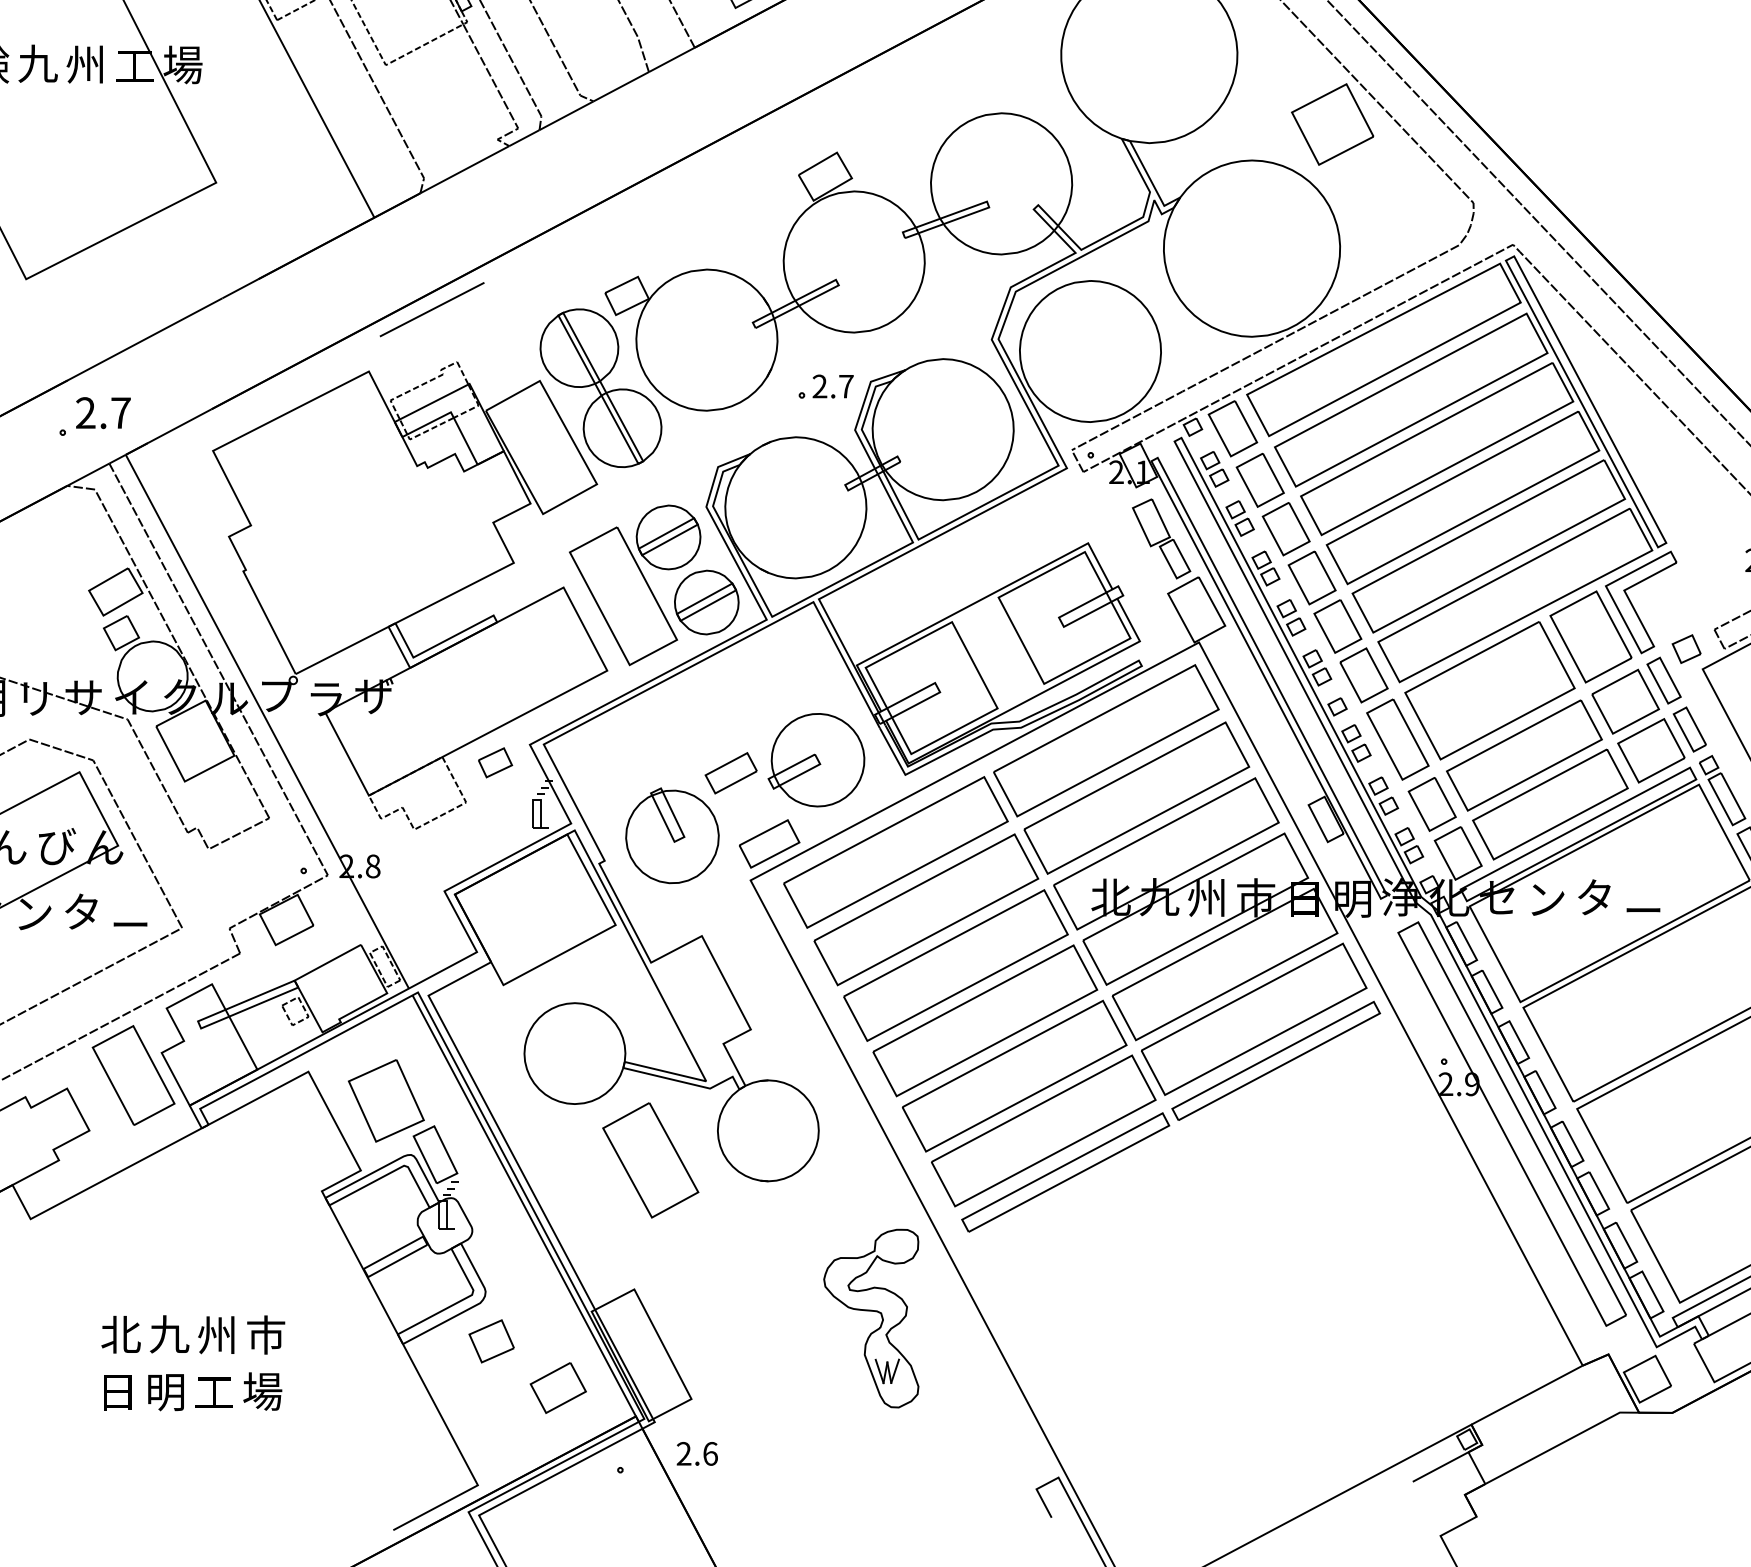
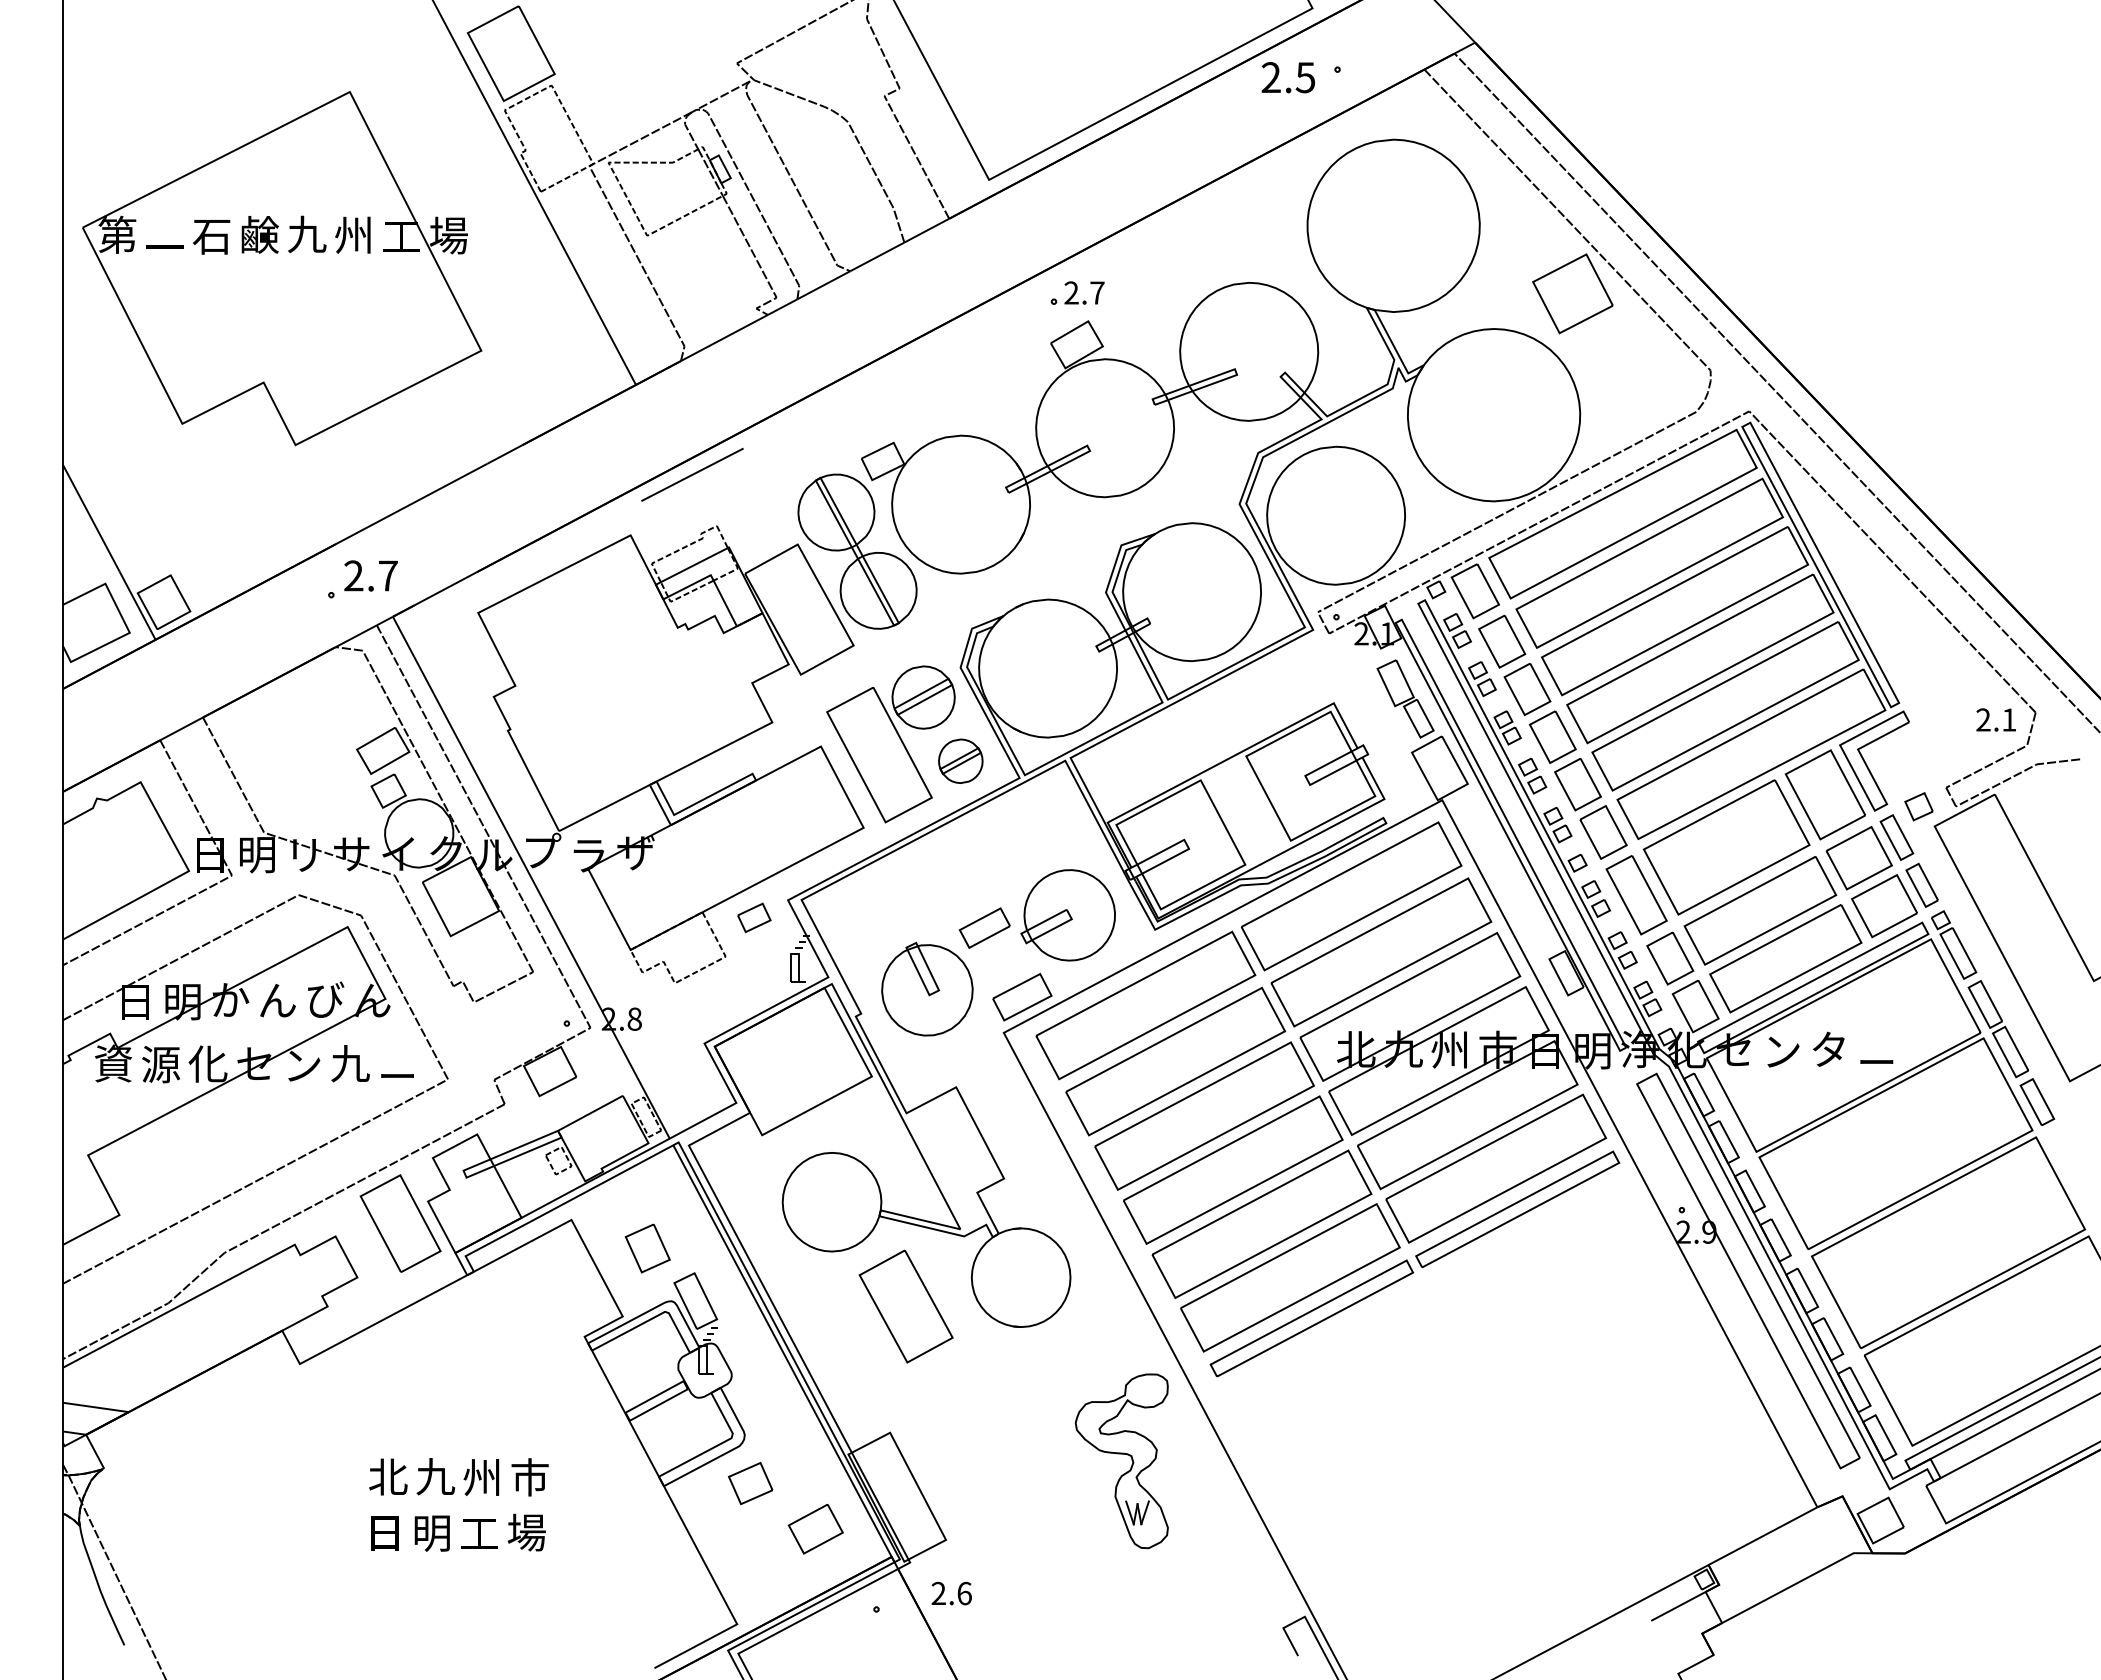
part: (825, 386) -> (1077, 292), moved
part: (706, 602) -> (960, 761), size x0.7
text: (82, 911) -> (350, 1063), タ -> 九
part: (386, 1100) -> (647, 1248), size x0.6

